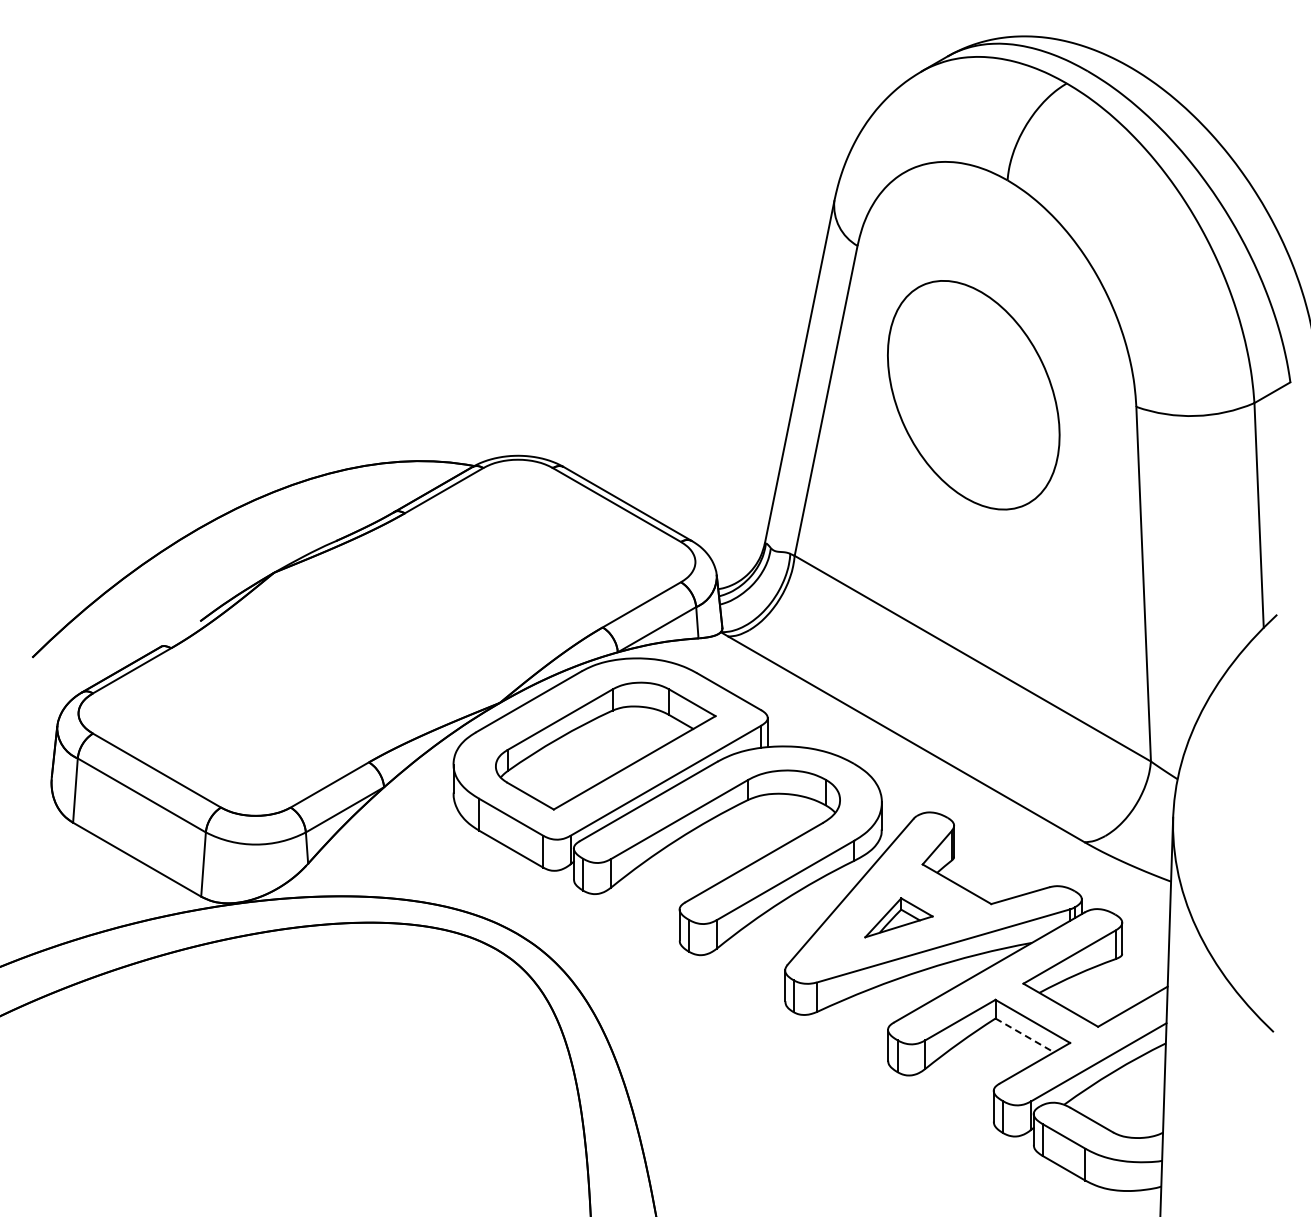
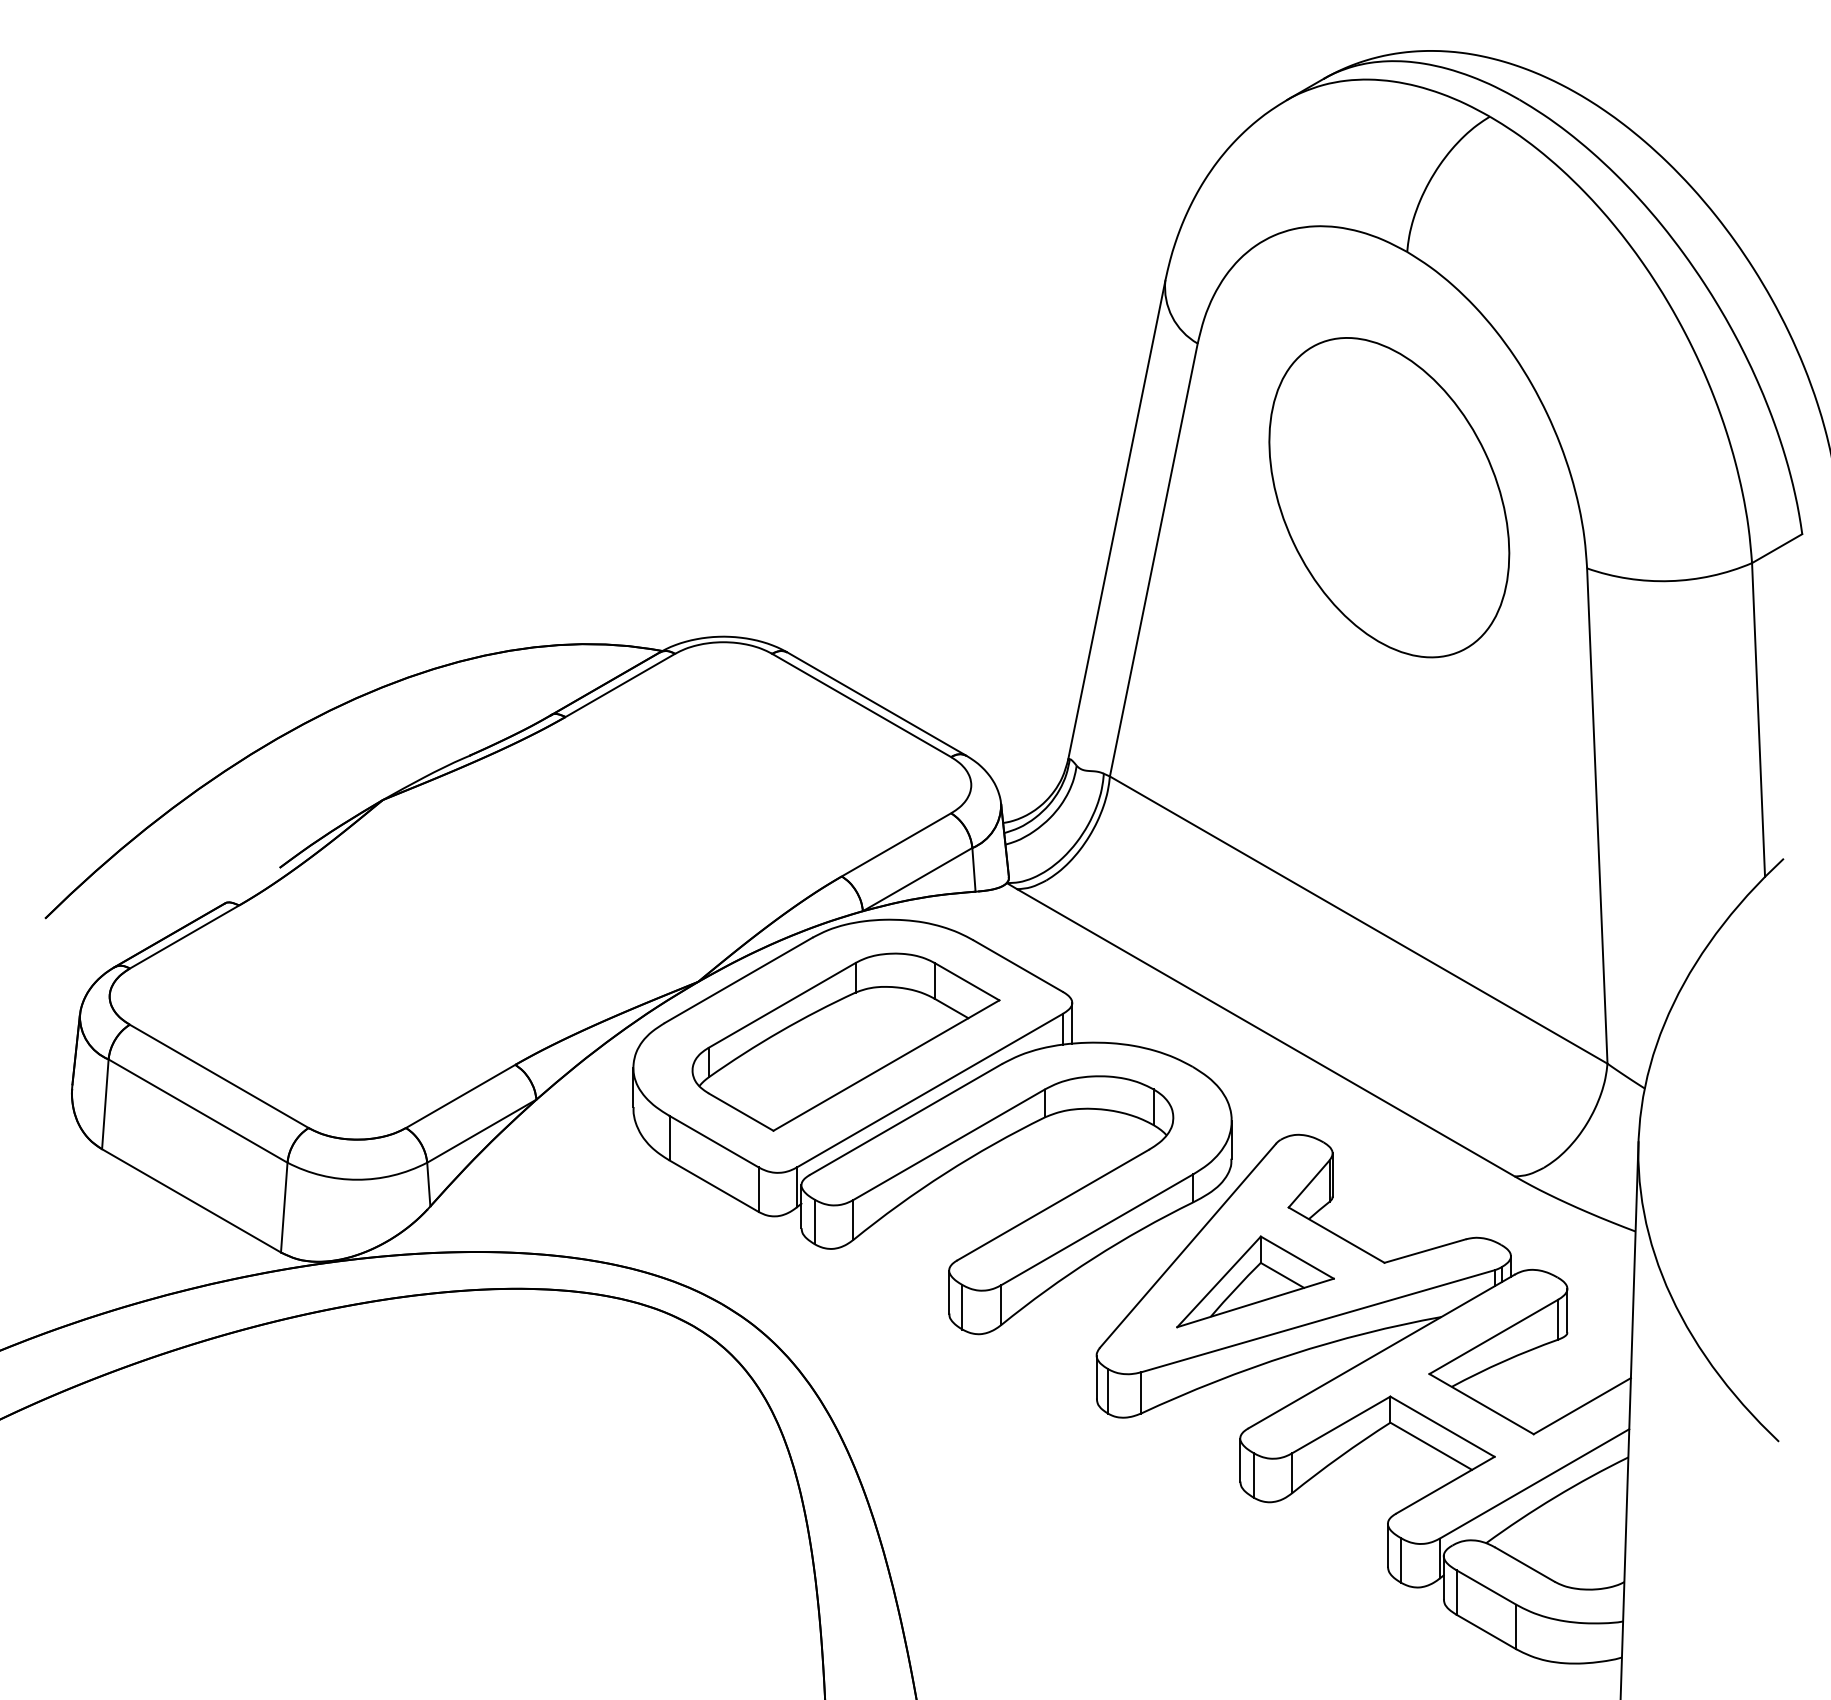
part: (973, 395) -> (1388, 498), moved
part: (898, 917) -> (1254, 1281), size x1.67
line: (1024, 1035) -> (1430, 1446), dashed -> solid

